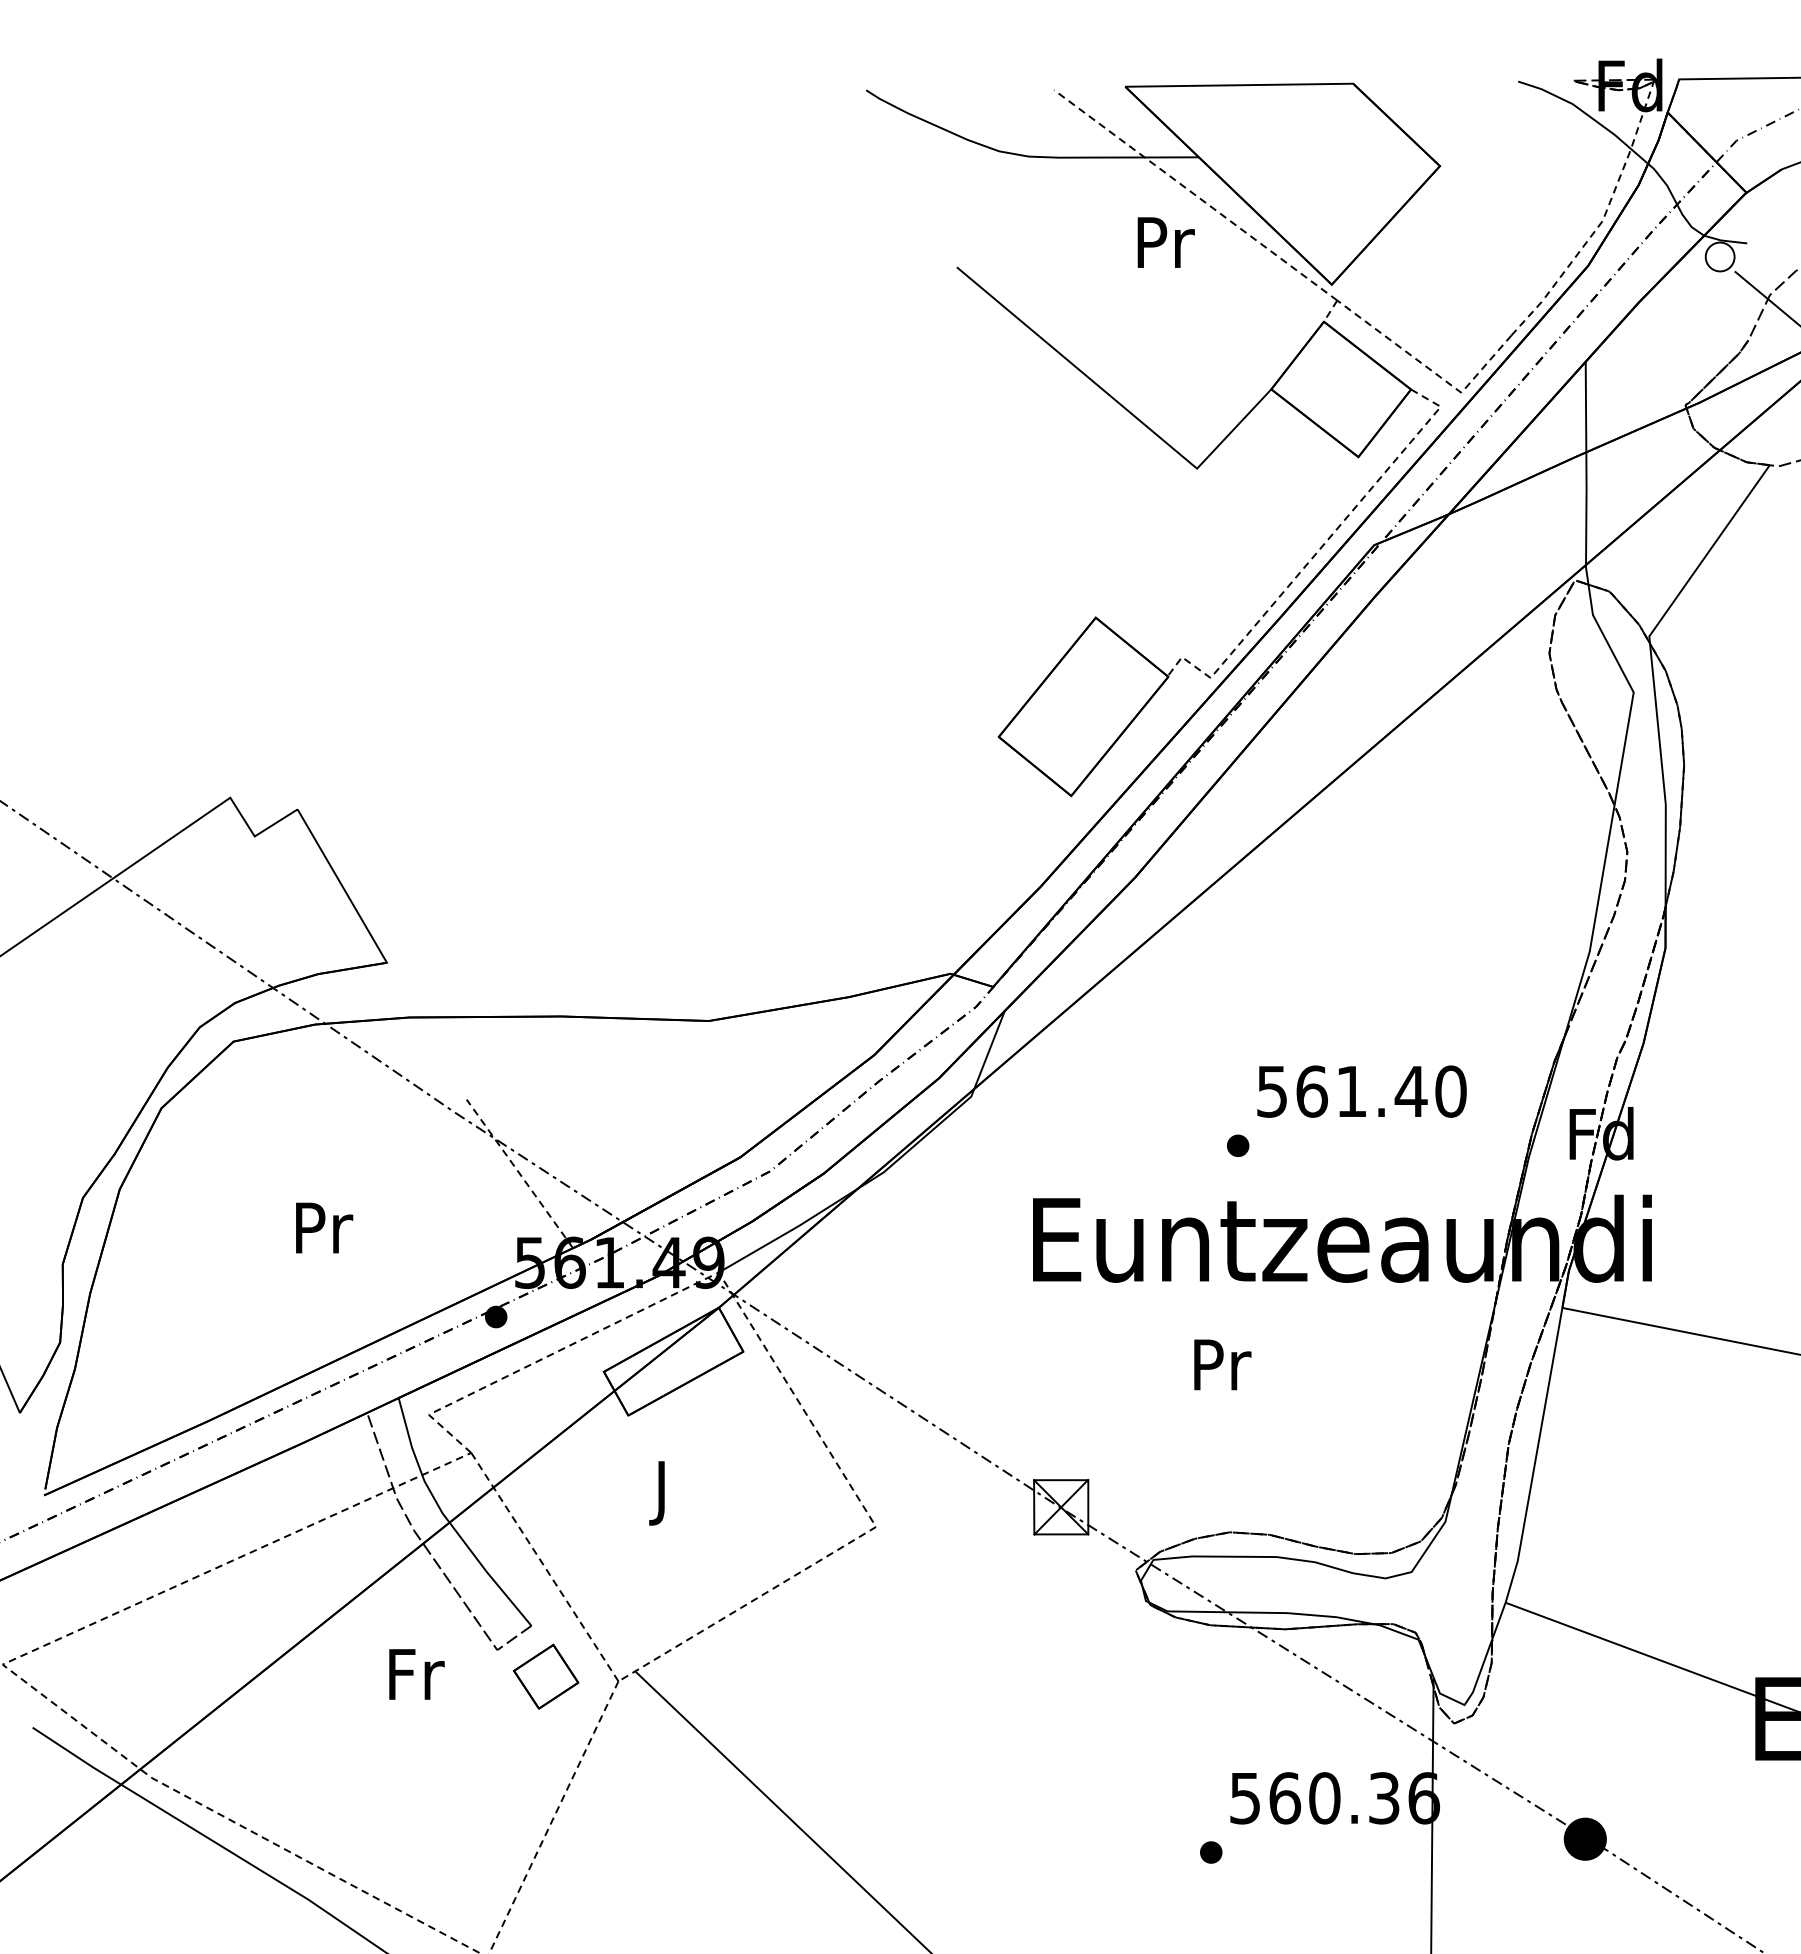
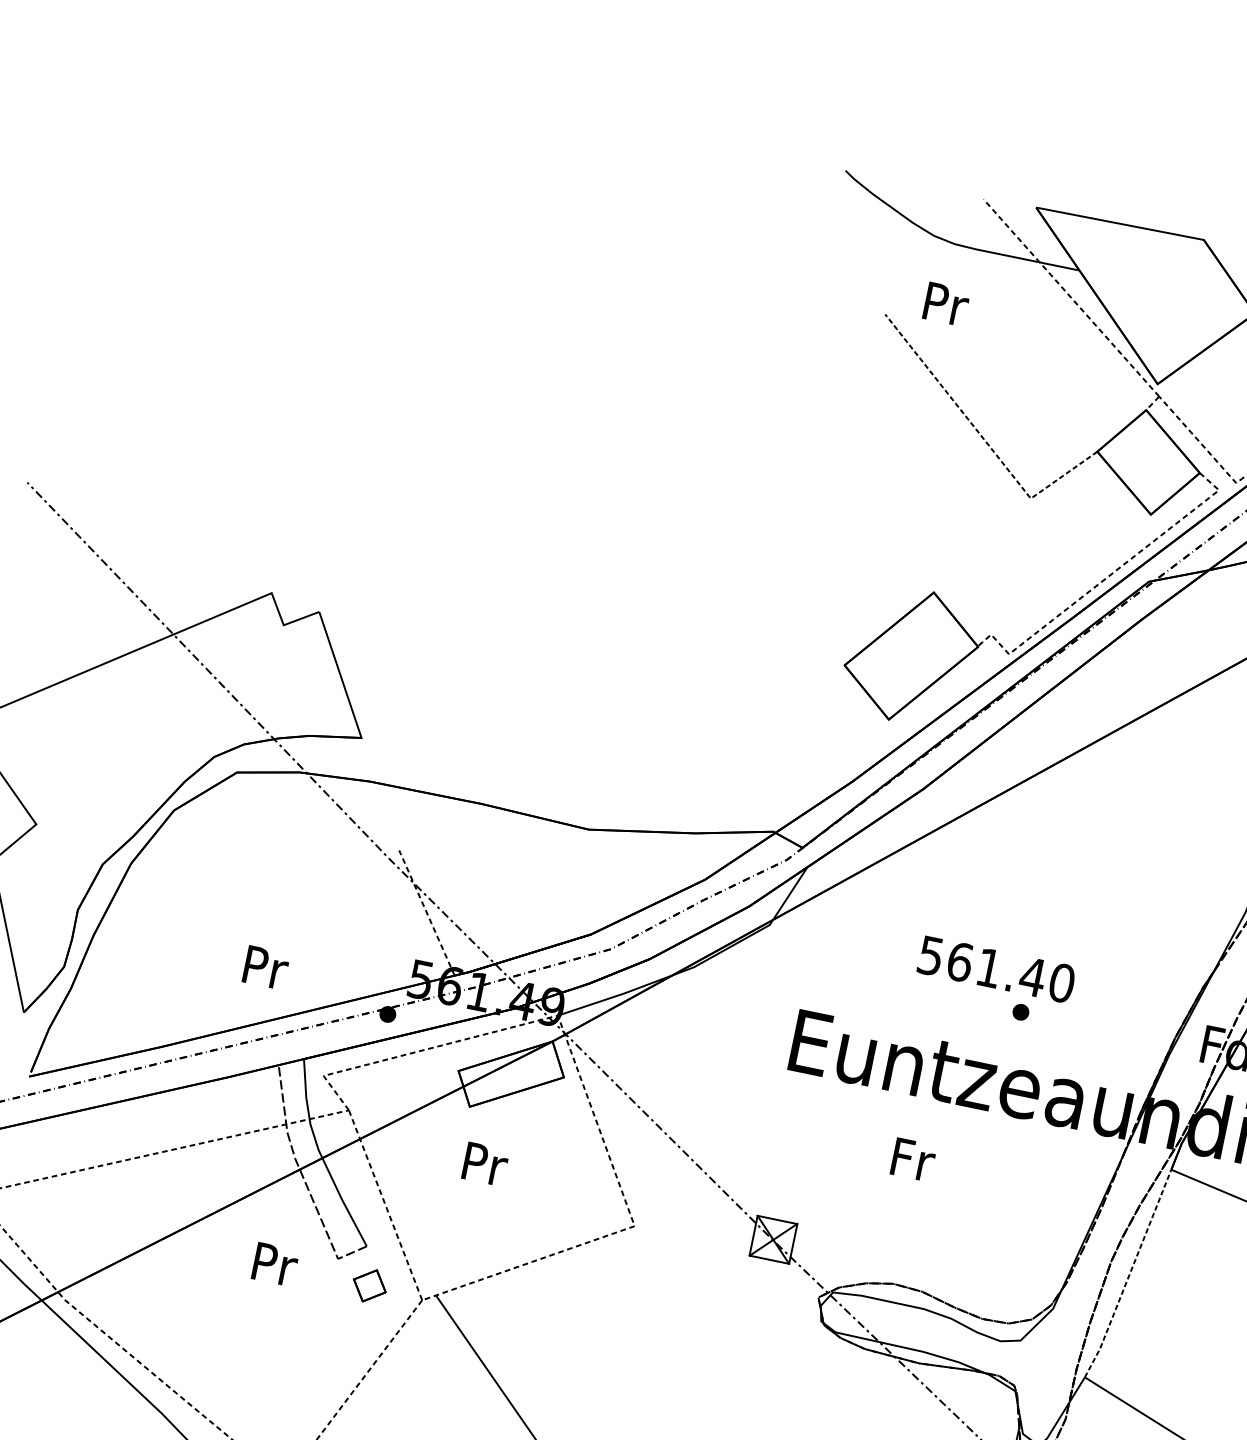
text: (1165, 242) -> (945, 304), moved
line: (1119, 403) -> (983, 439), solid -> dashed
text: (1361, 1091) -> (996, 969), moved
part: (1238, 1145) -> (1021, 1012), moved
text: (324, 1227) -> (266, 967), moved
text: (1222, 1364) -> (913, 1159), Pr -> Fr
line: (1536, 1456) -> (1129, 1274), solid -> dashed
text: (664, 1493) -> (484, 1169), J -> Pr
text: (416, 1674) -> (275, 1264), Fr -> Pr
part: (545, 1676) -> (369, 1285), size x0.7

